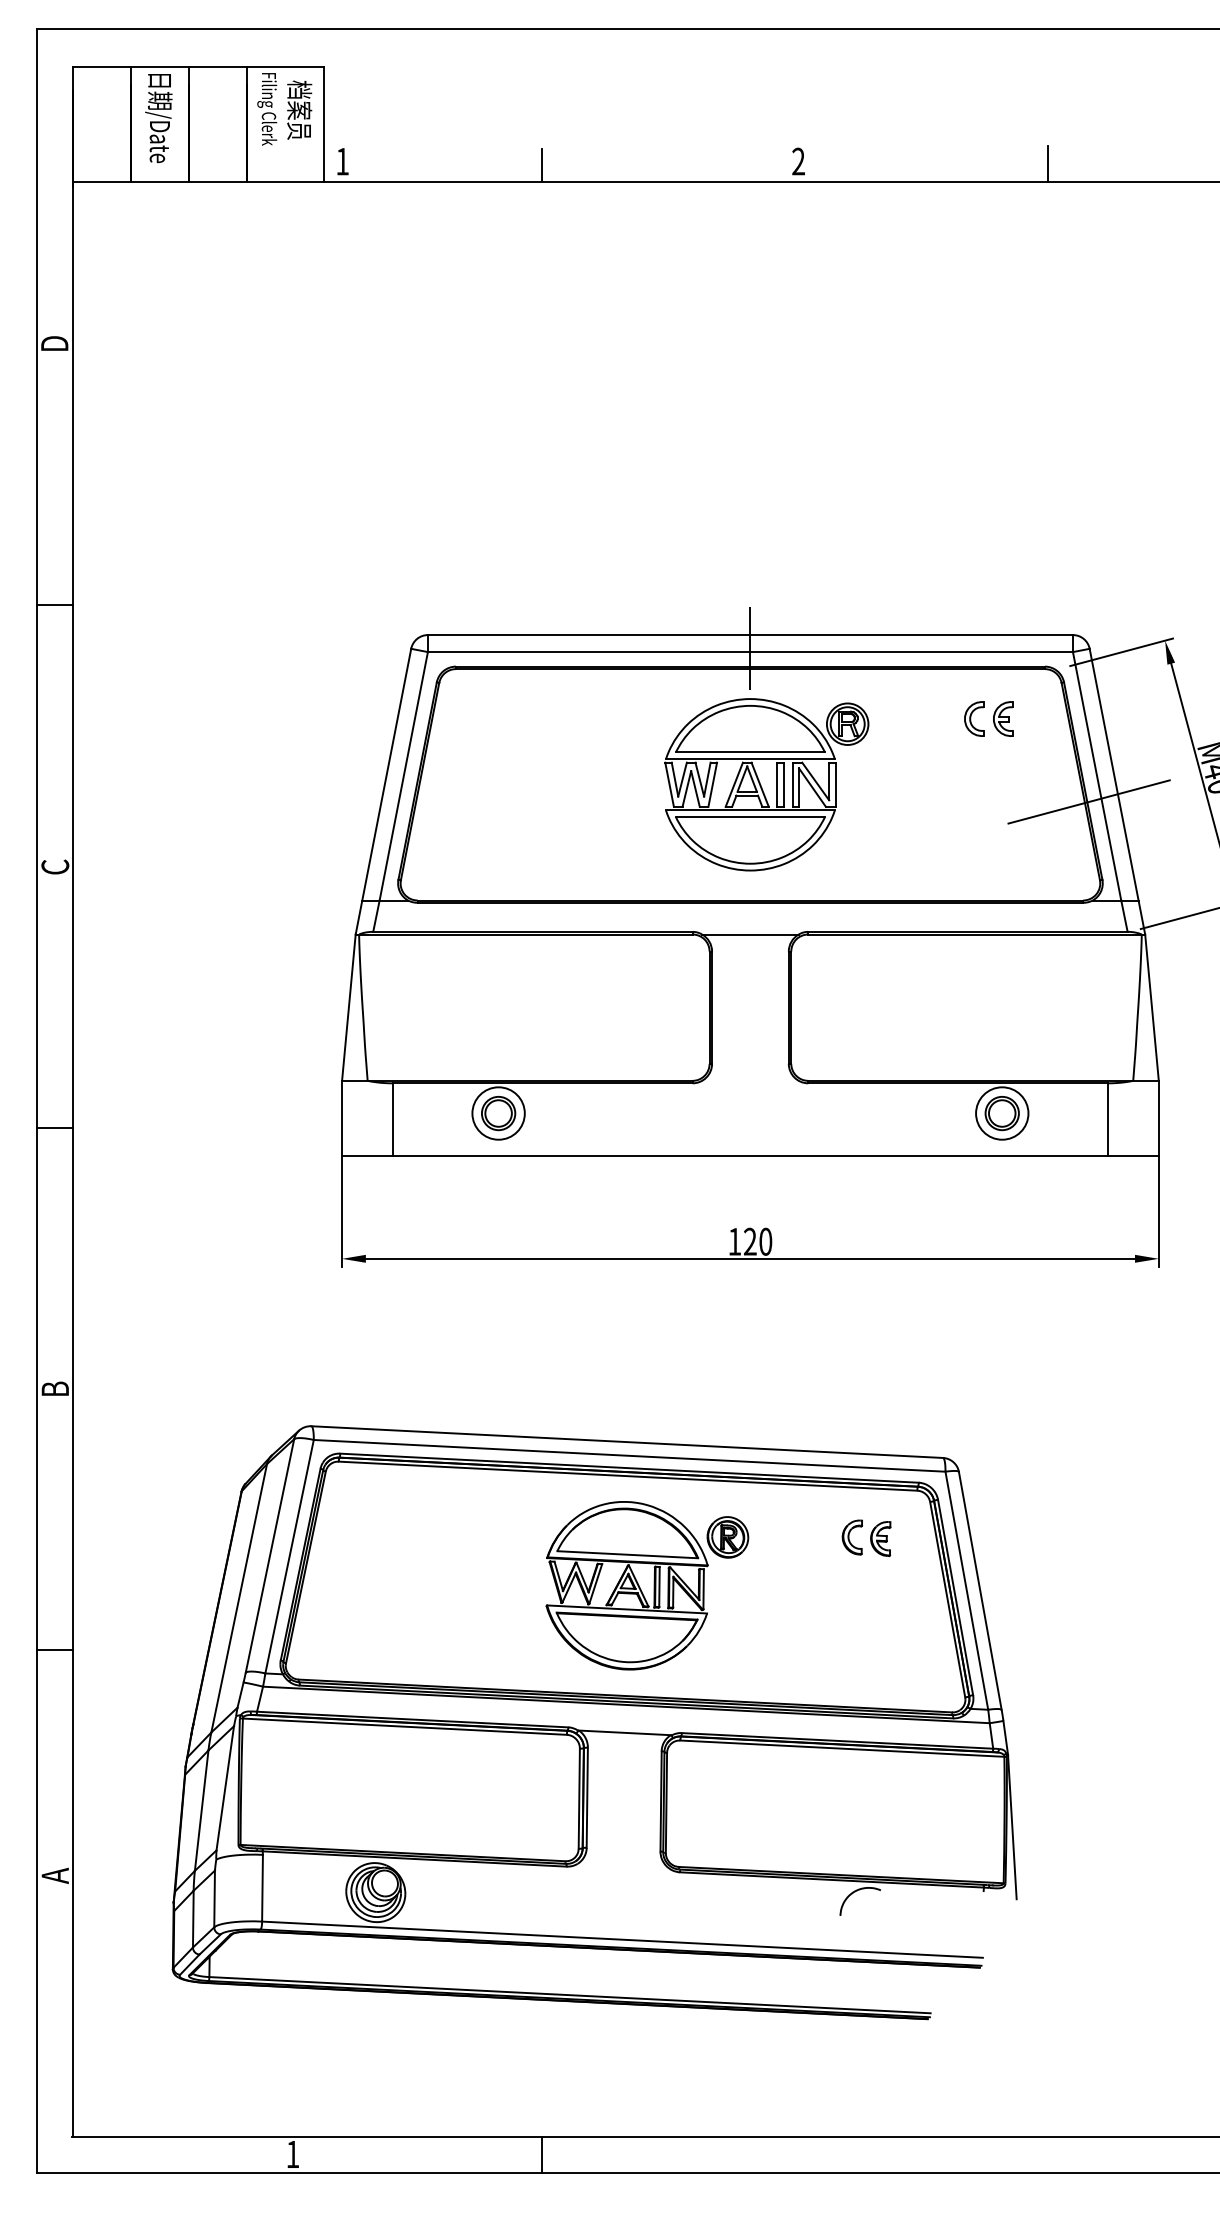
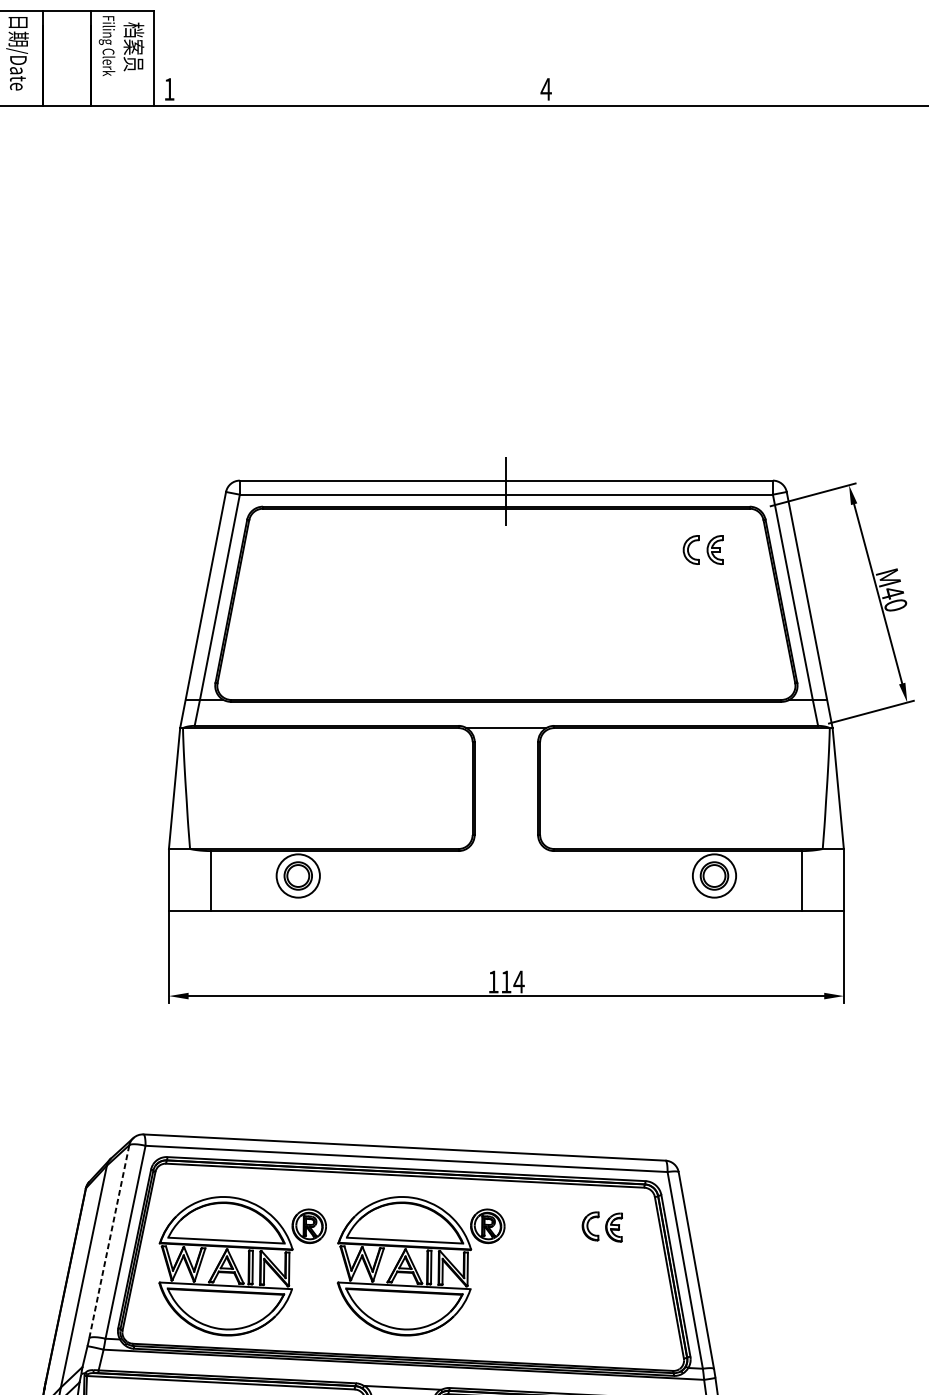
text: (798, 161) -> (546, 89), 2 -> 4
line: (1048, 164) -> (752, 91), removed
line: (542, 165) -> (334, 92), removed
part: (766, 784) -> (519, 604), removed
line: (1088, 801) -> (785, 618), removed
text: (758, 1241) -> (513, 981), 120 -> 114
line: (270, 1555) -> (109, 1241), solid -> dashed
part: (431, 1585) -> (242, 1266), added

